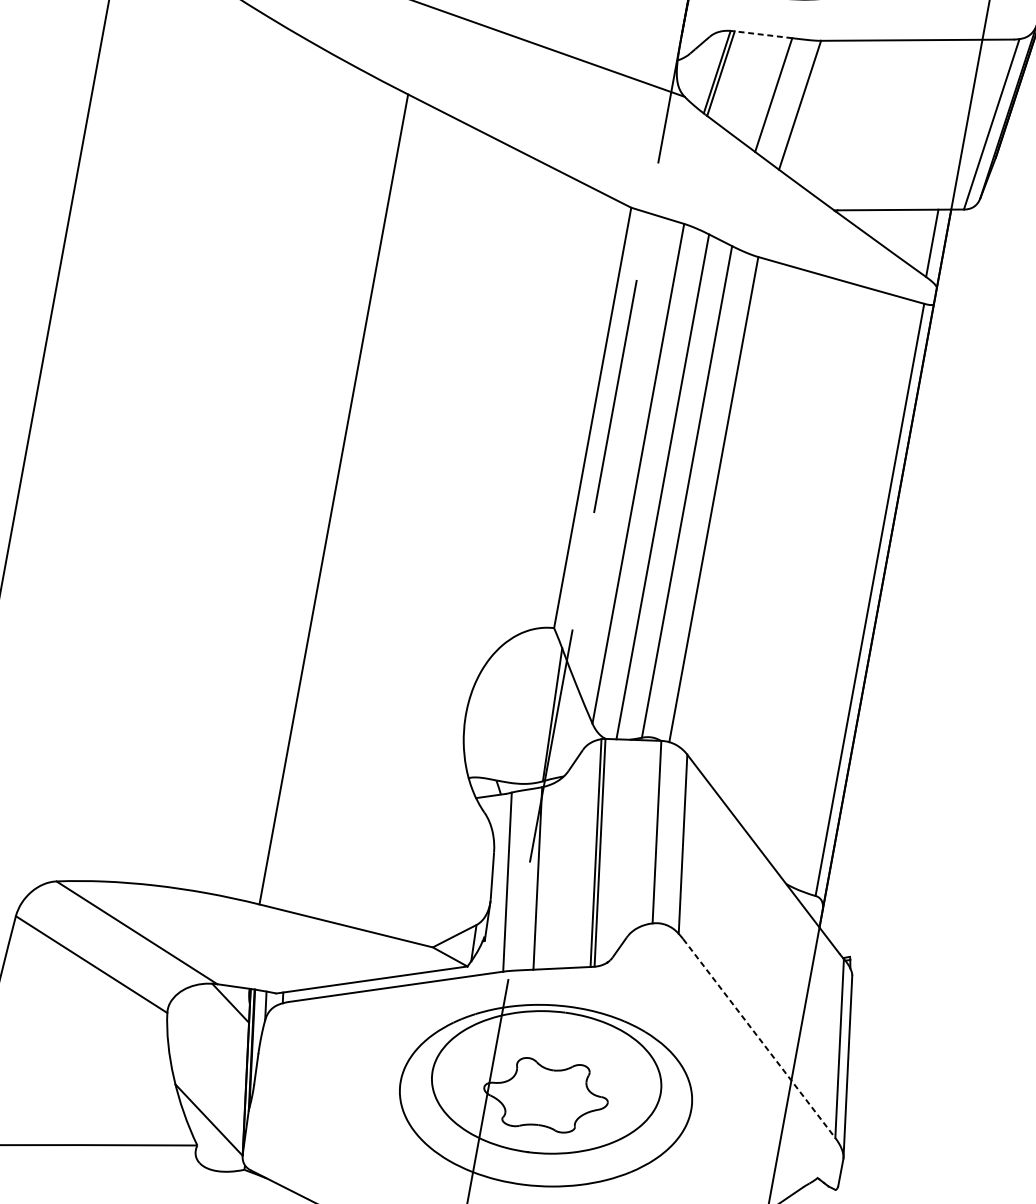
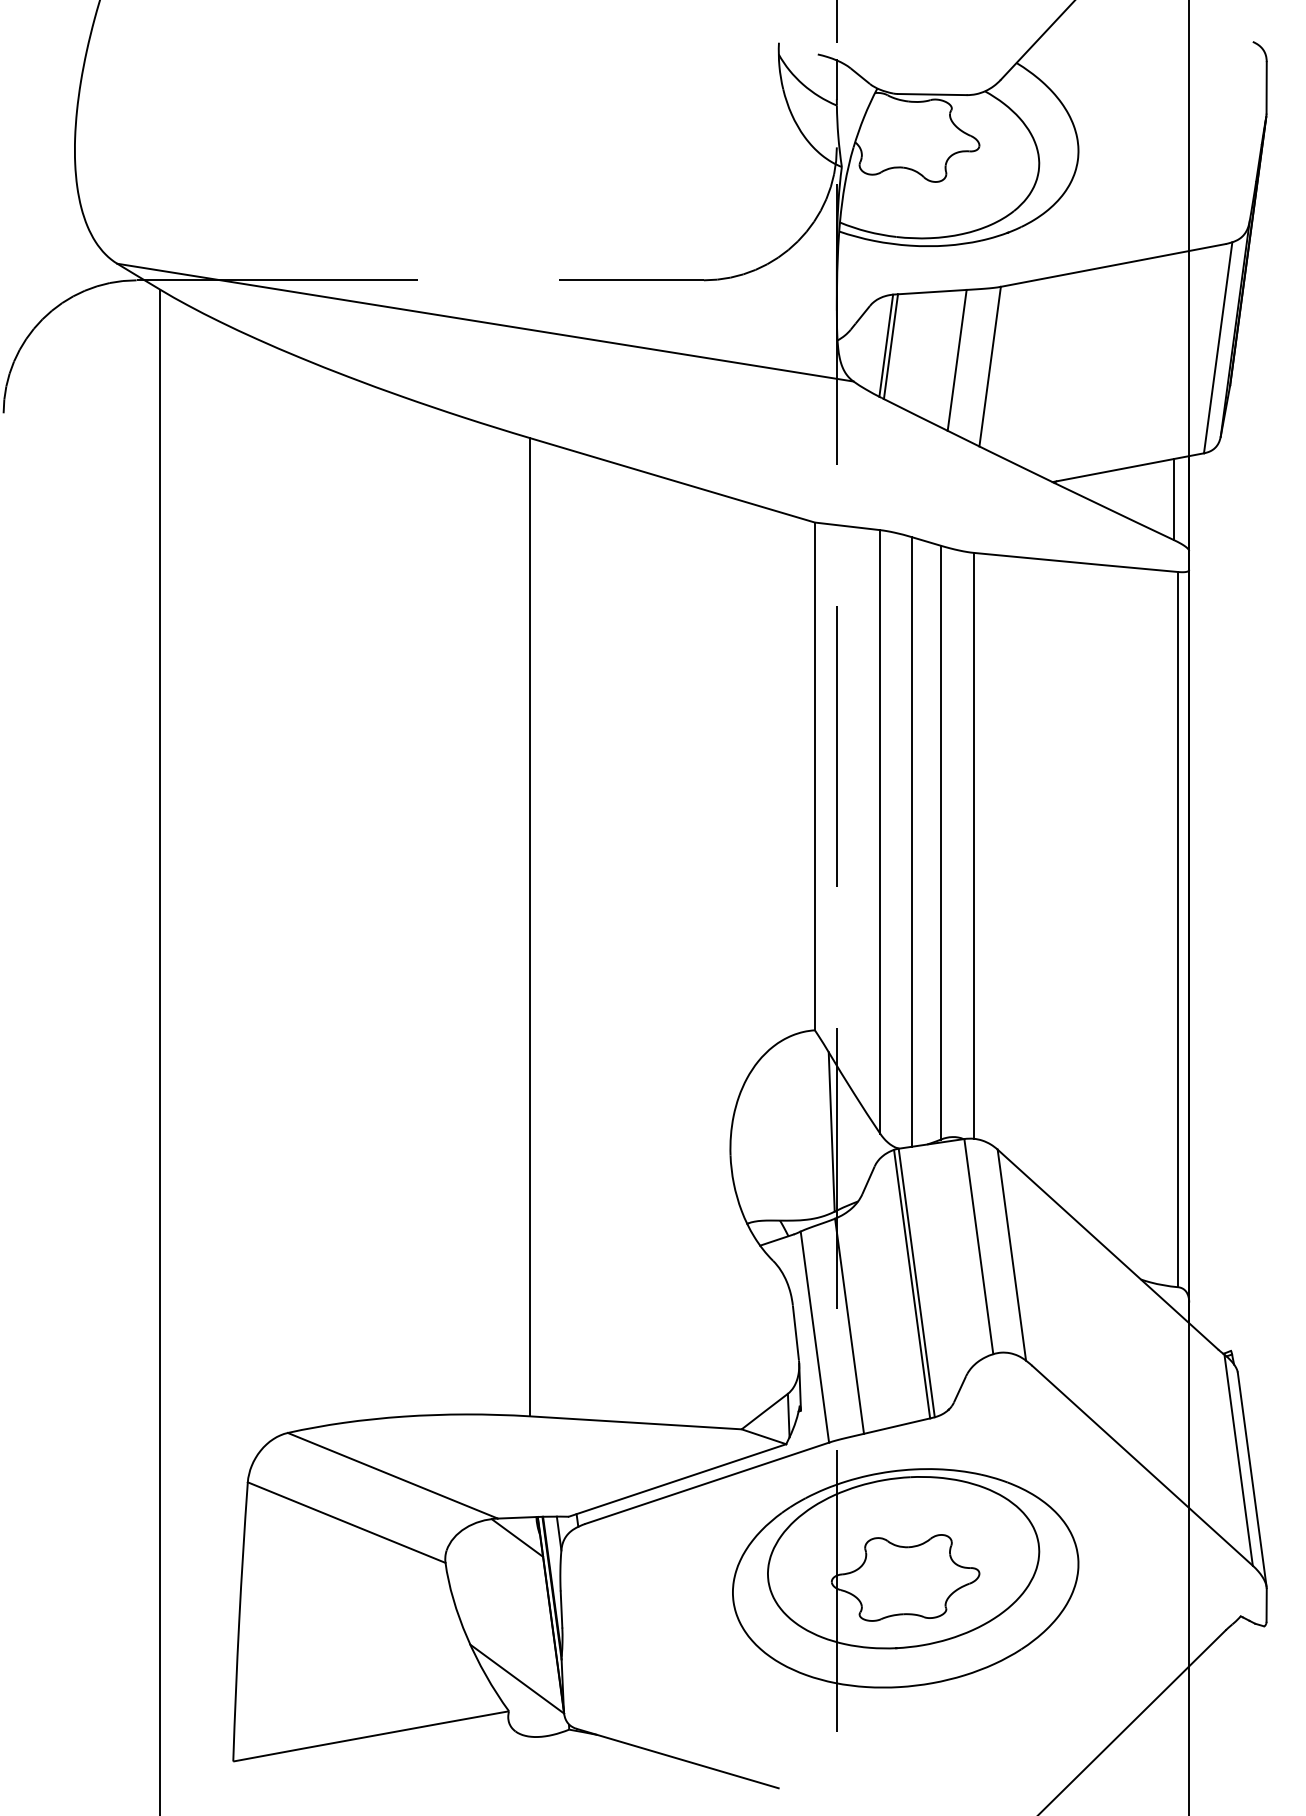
line: (762, 34) -> (931, 292), dashed -> solid
line: (759, 1038) -> (1142, 1465), dashed -> solid

